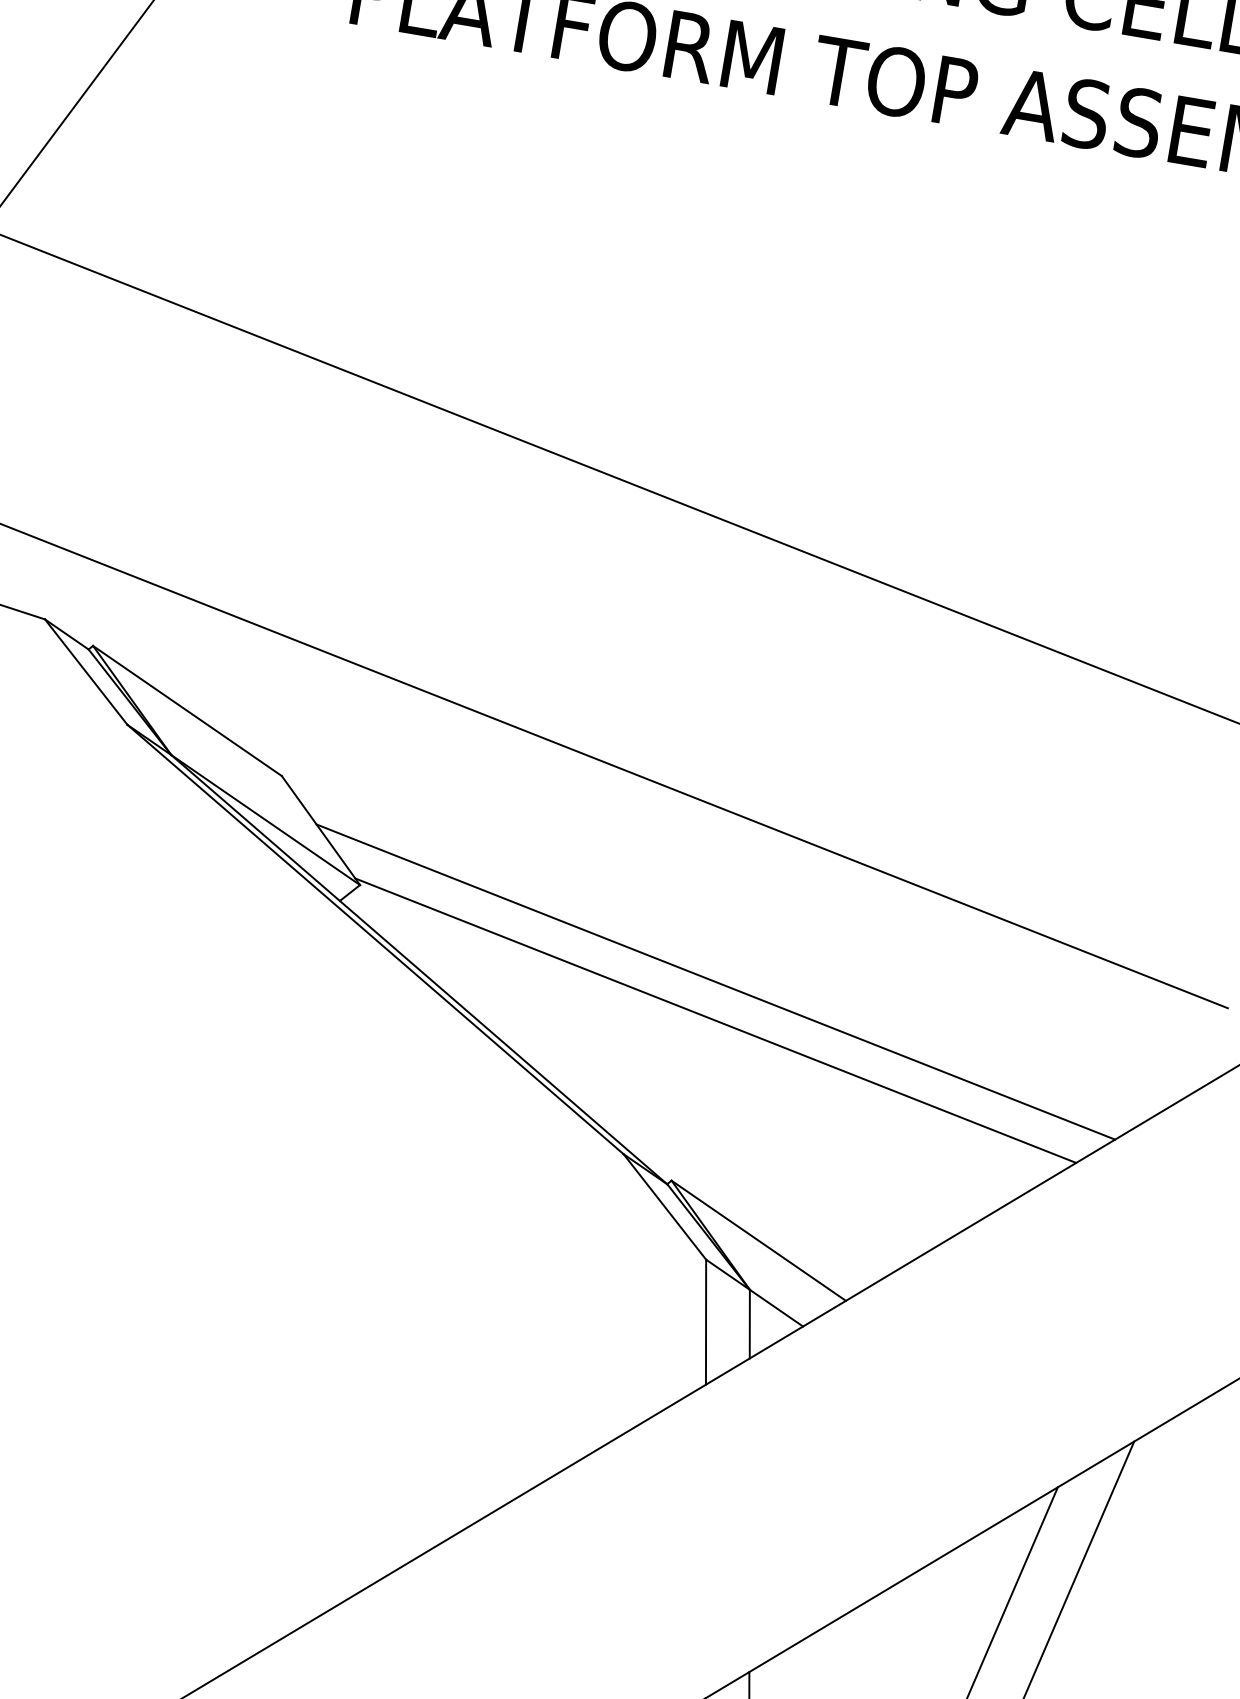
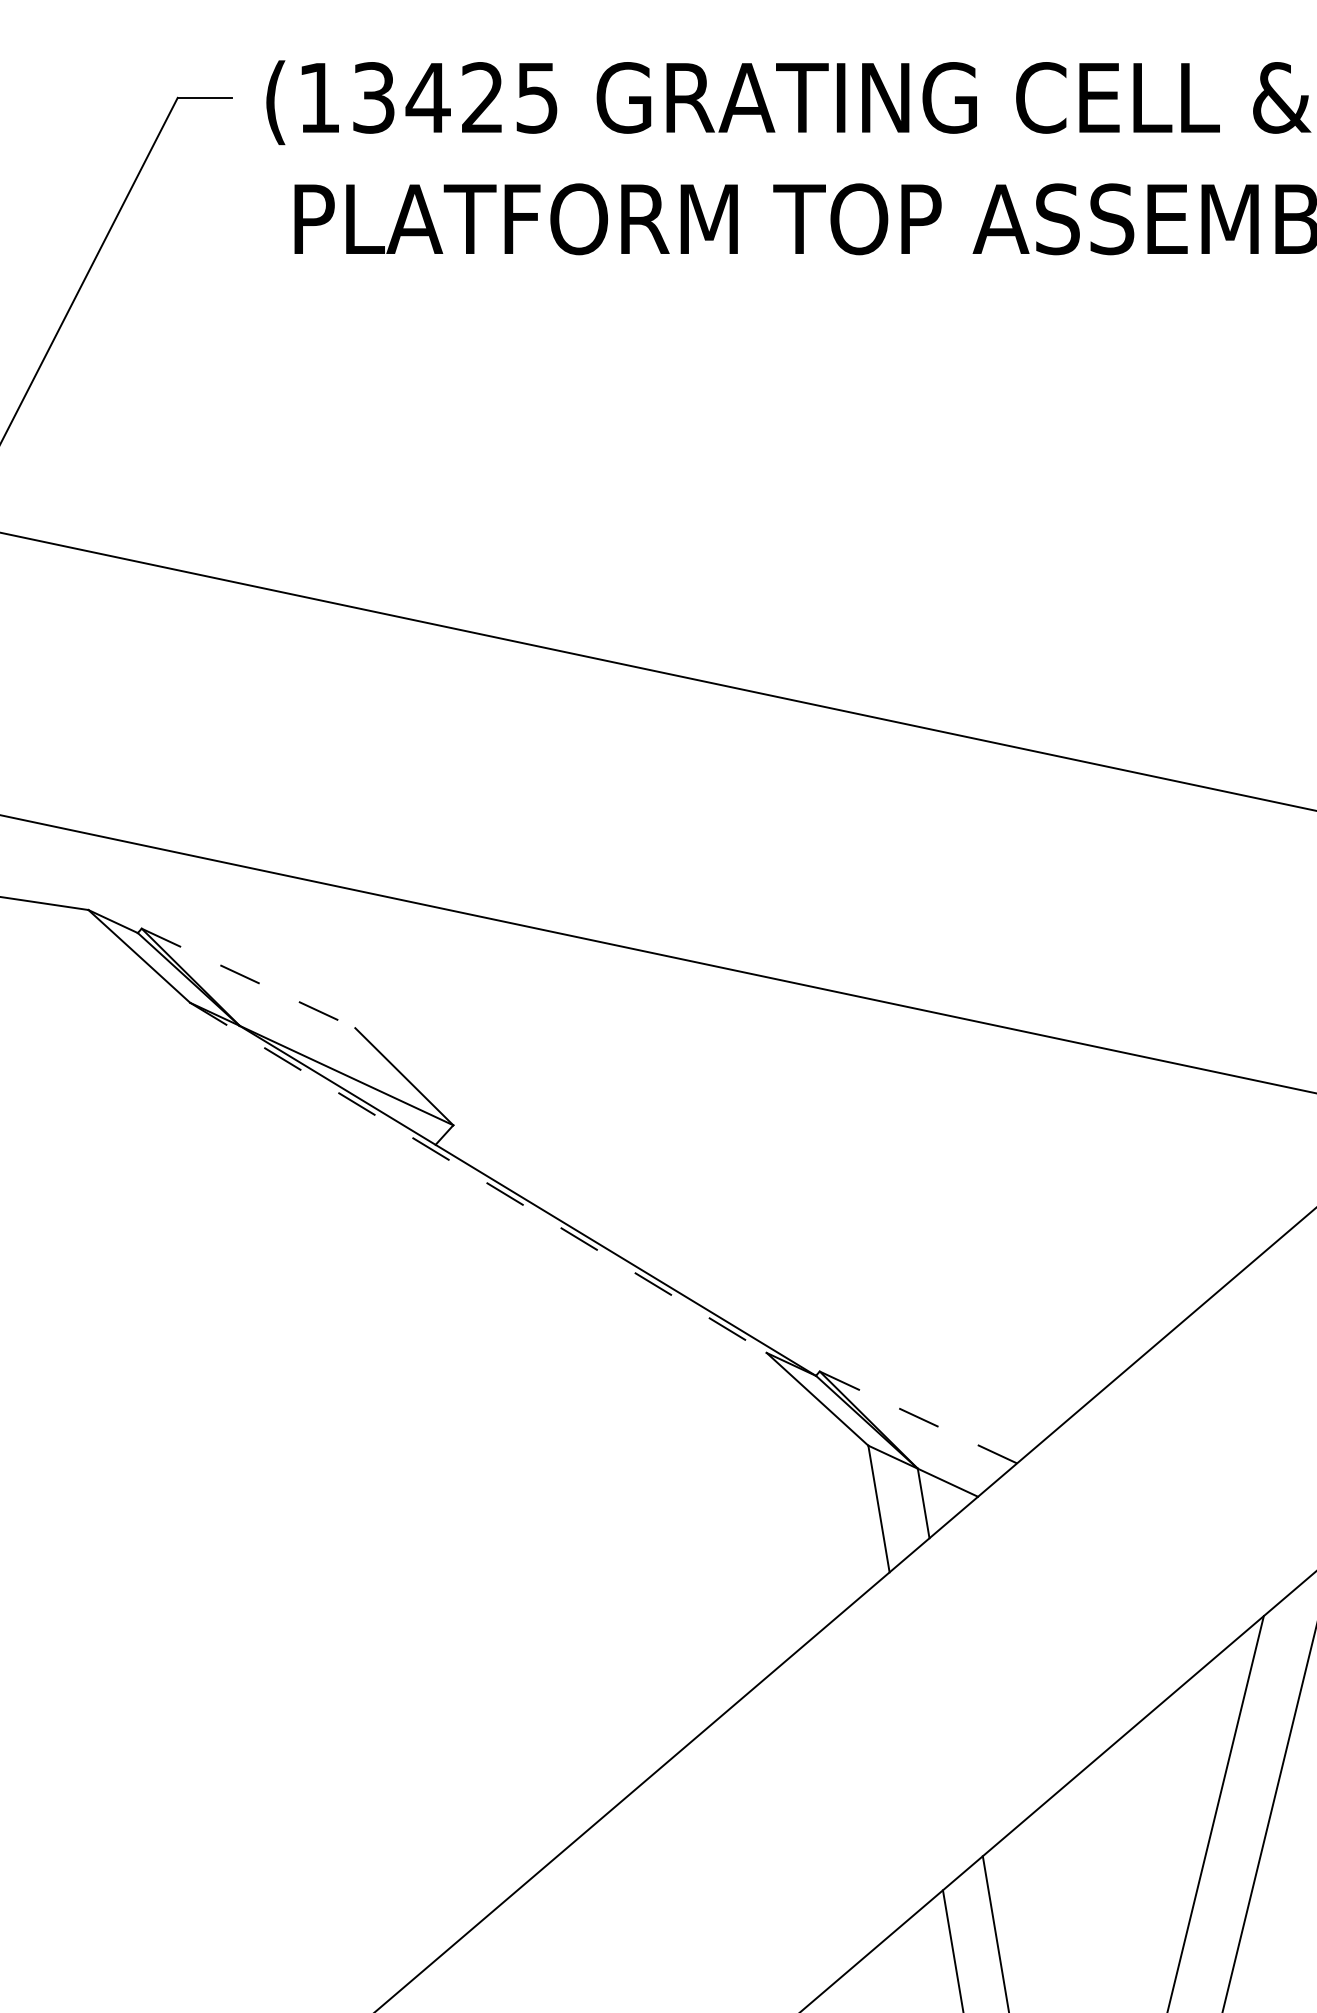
line: (187, 711) -> (248, 978), solid -> dashed
line: (375, 940) -> (478, 1178), solid -> dashed
line: (715, 981) -> (830, 1162), removed
line: (715, 1020) -> (836, 1201), removed
line: (758, 1240) -> (918, 1417), solid -> dashed

